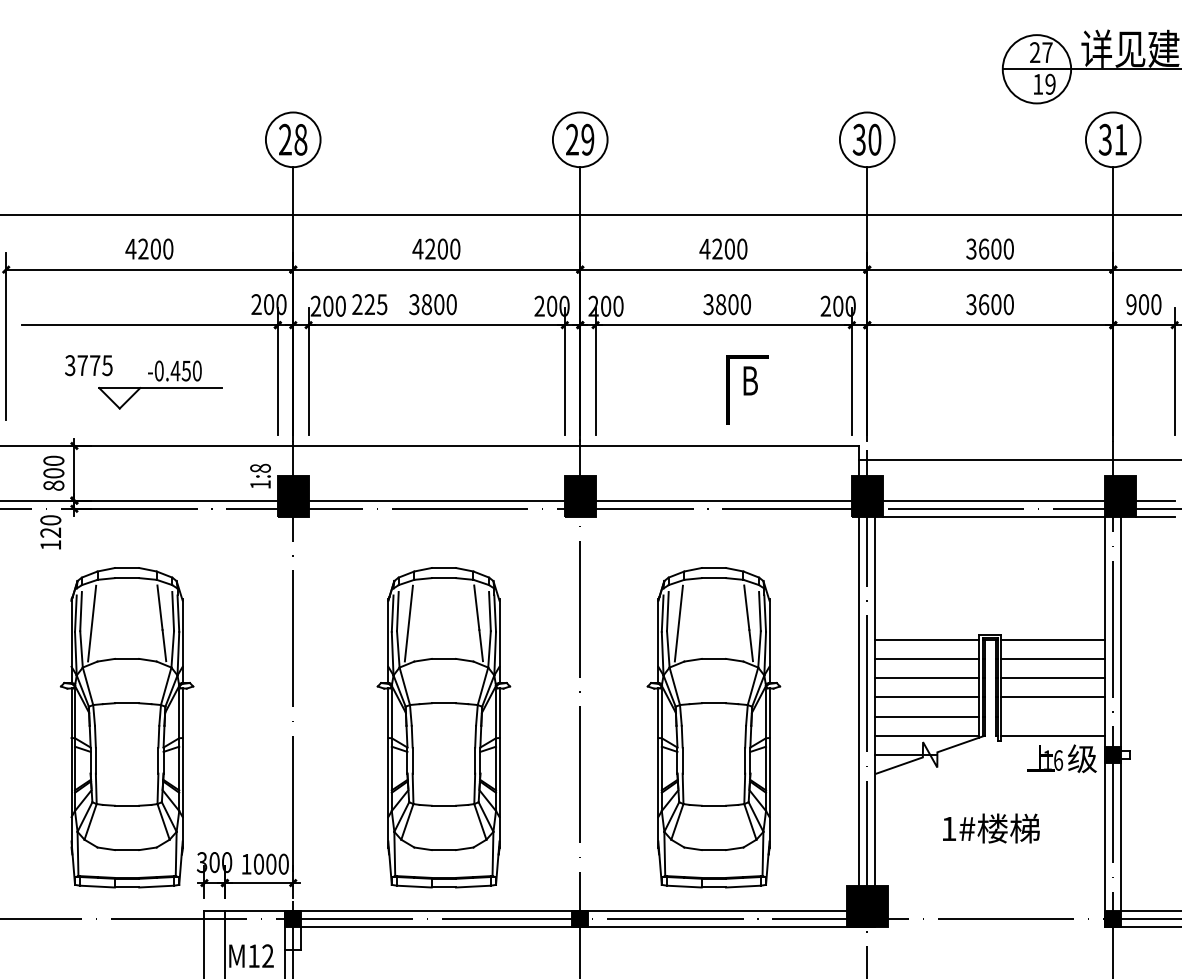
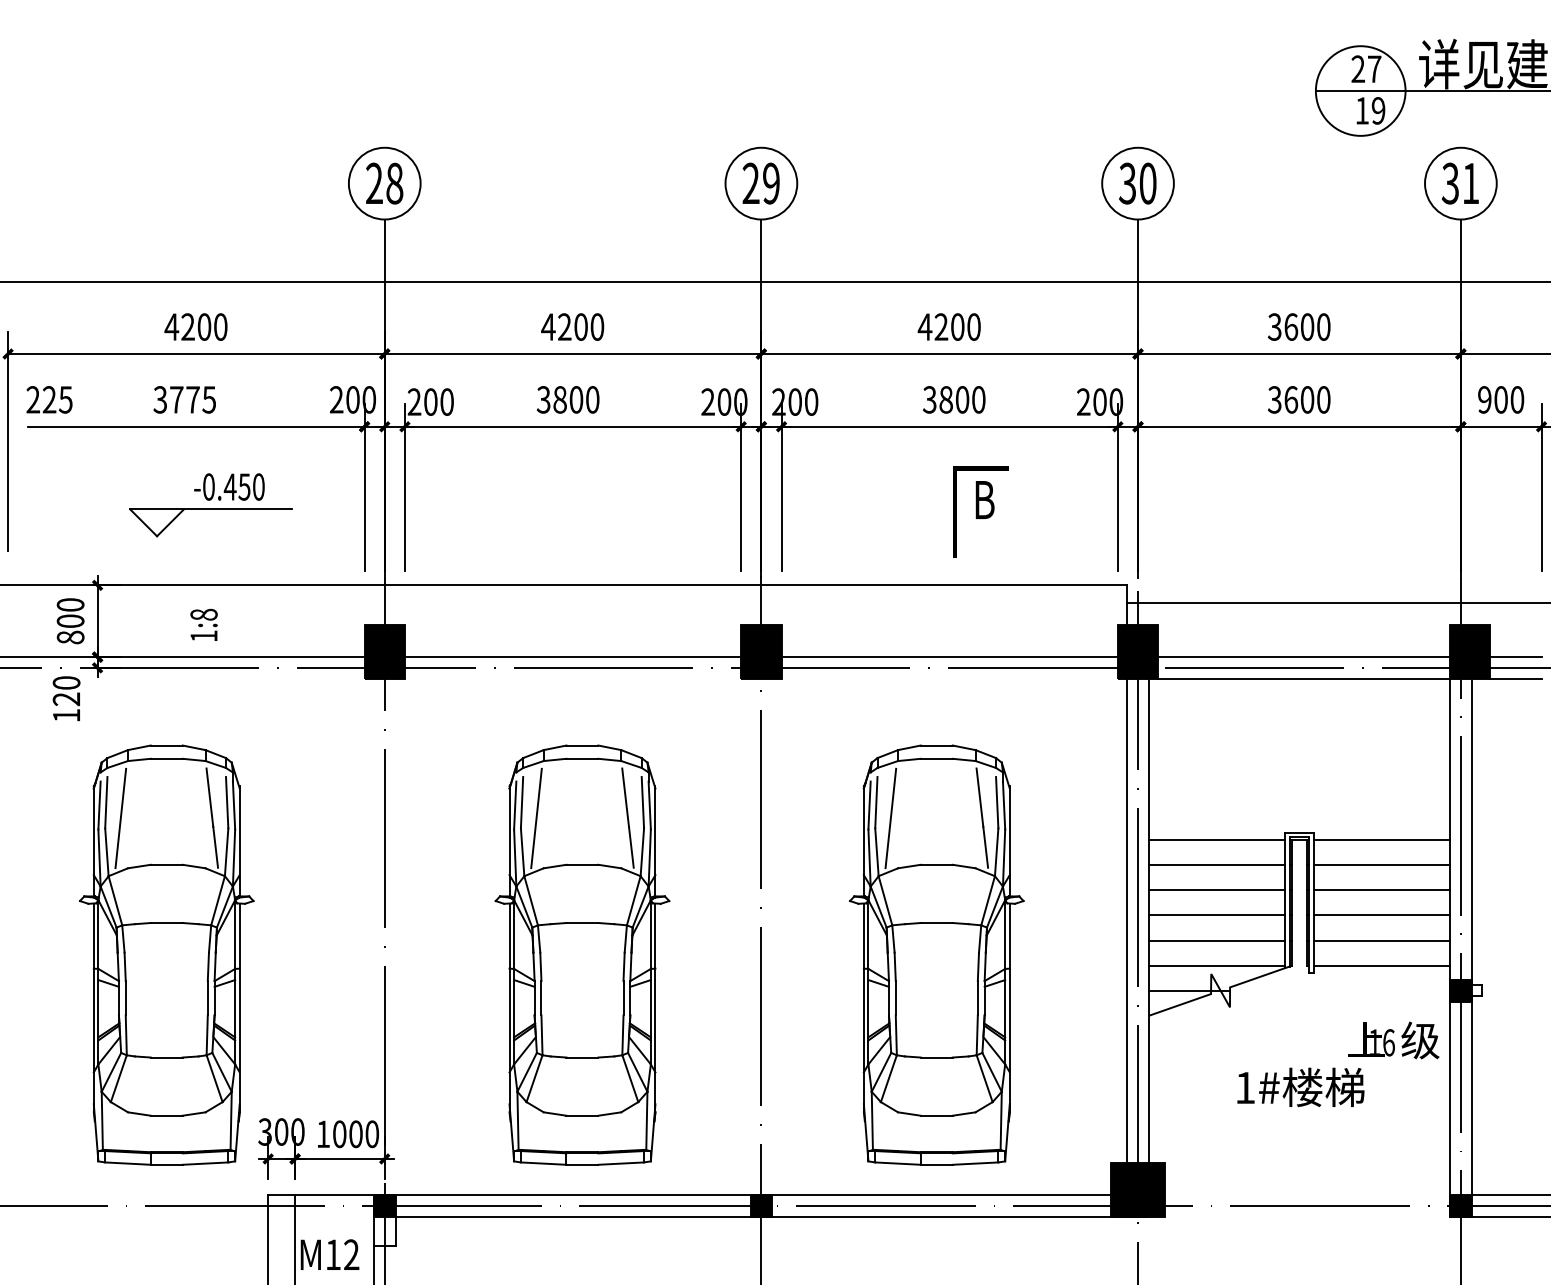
text: (369, 304) -> (49, 399), moved
text: (88, 365) -> (184, 399), moved
text: (260, 475) -> (203, 624), moved
line: (1053, 716) -> (1382, 940), added
text: (1061, 758) -> (1392, 1040), moved

